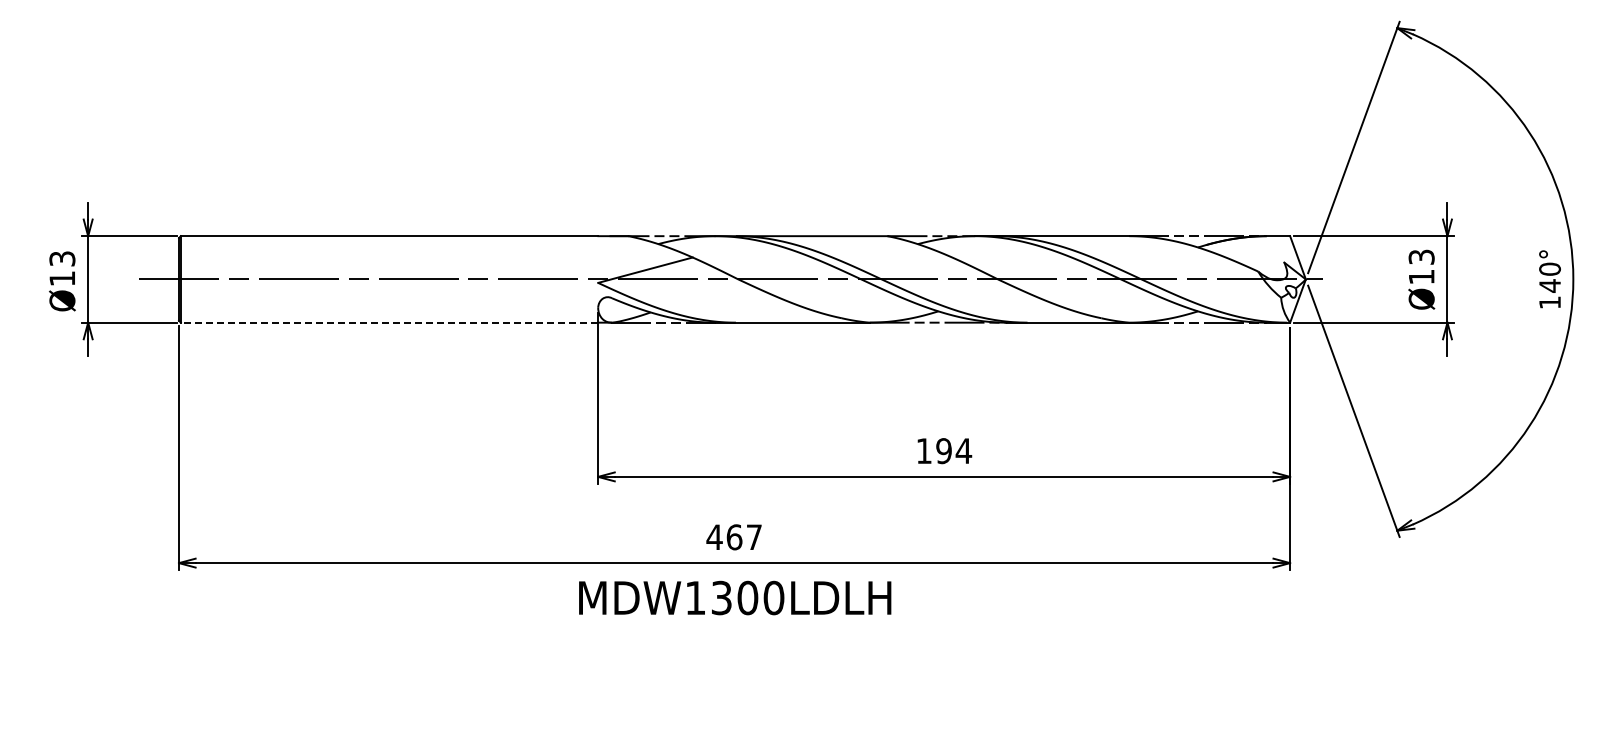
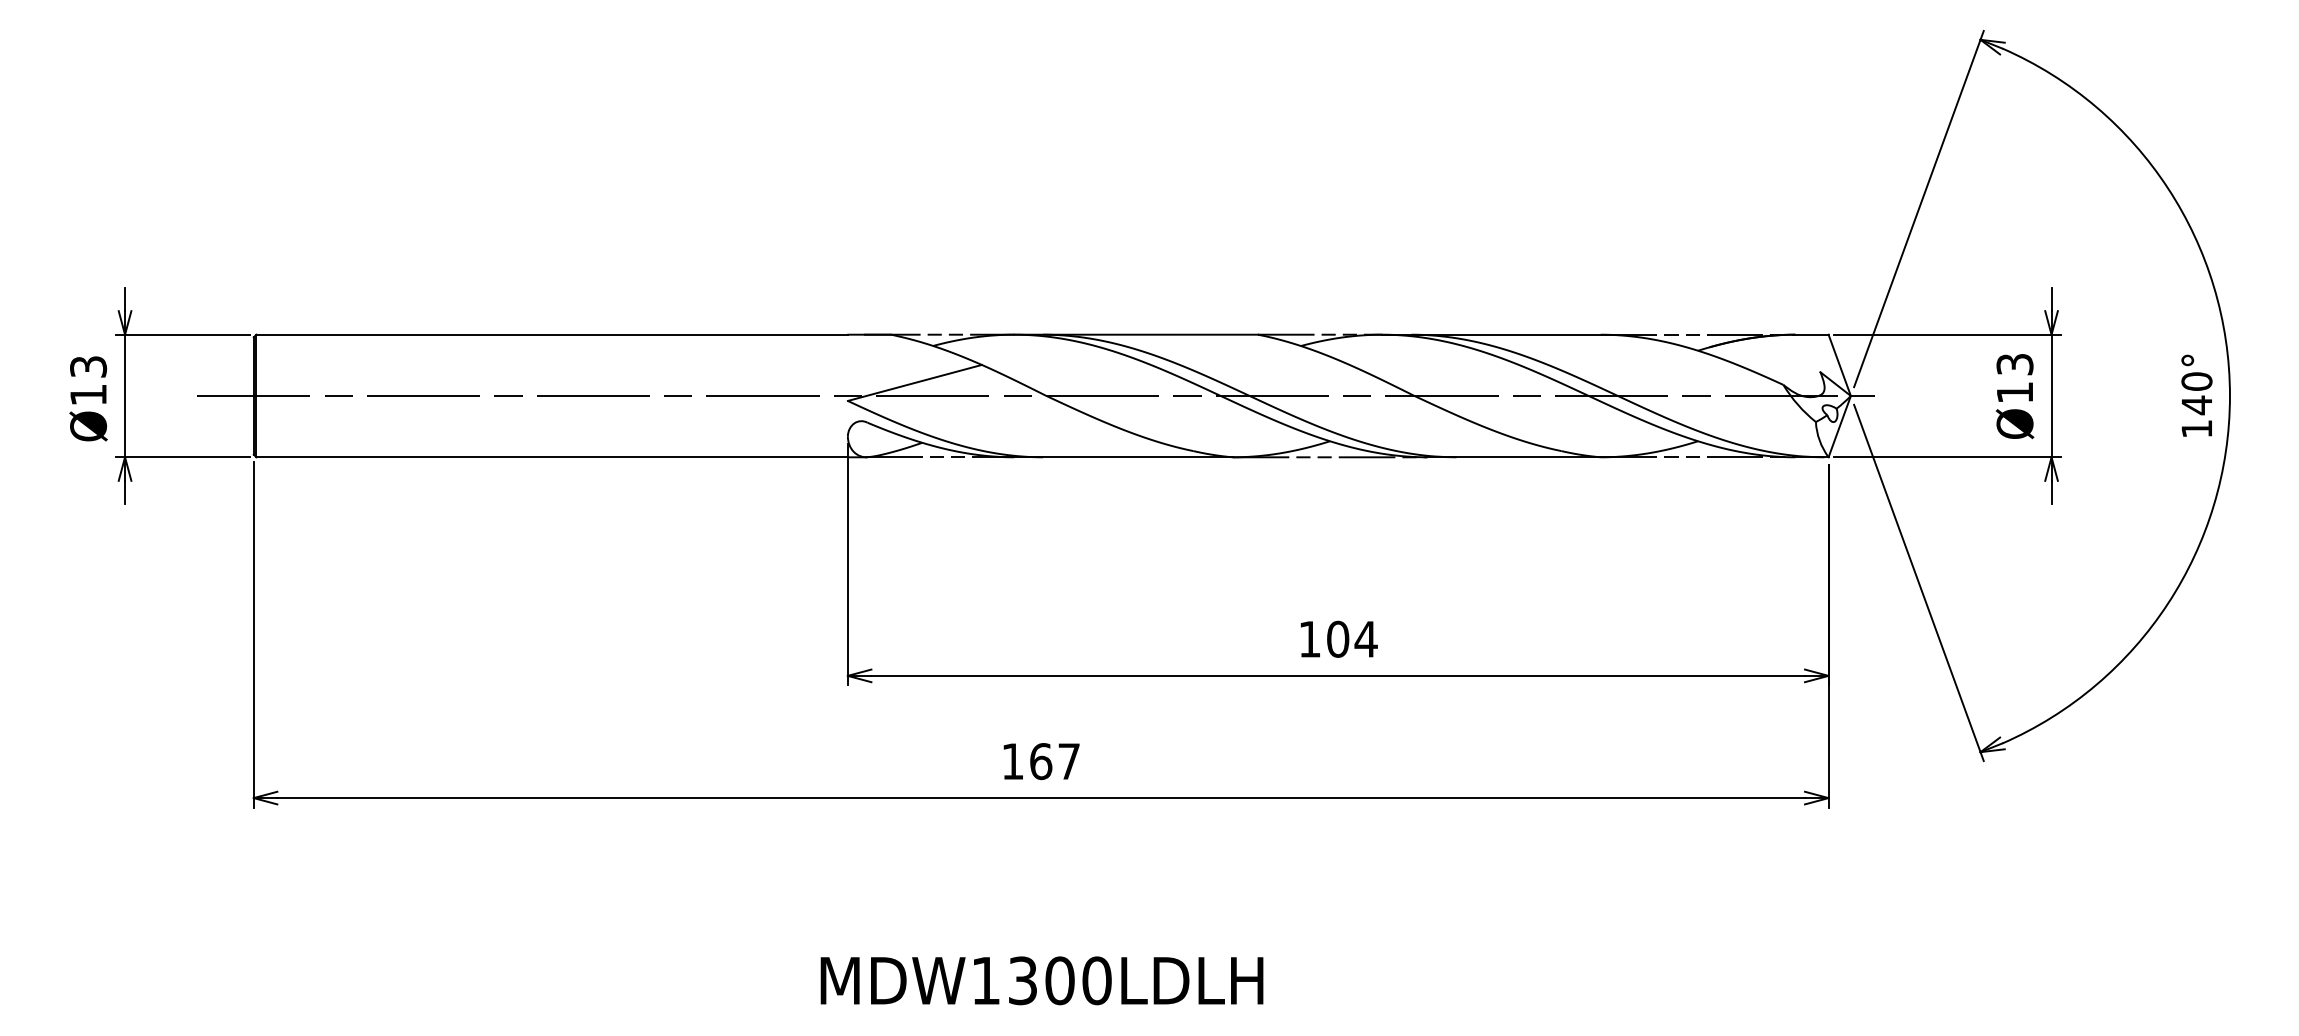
line: (389, 322) -> (552, 457), dashed -> solid
text: (943, 451) -> (1337, 639), 194 -> 104
text: (714, 536) -> (1012, 760), 467 -> 167
text: (735, 597) -> (1042, 980), moved

